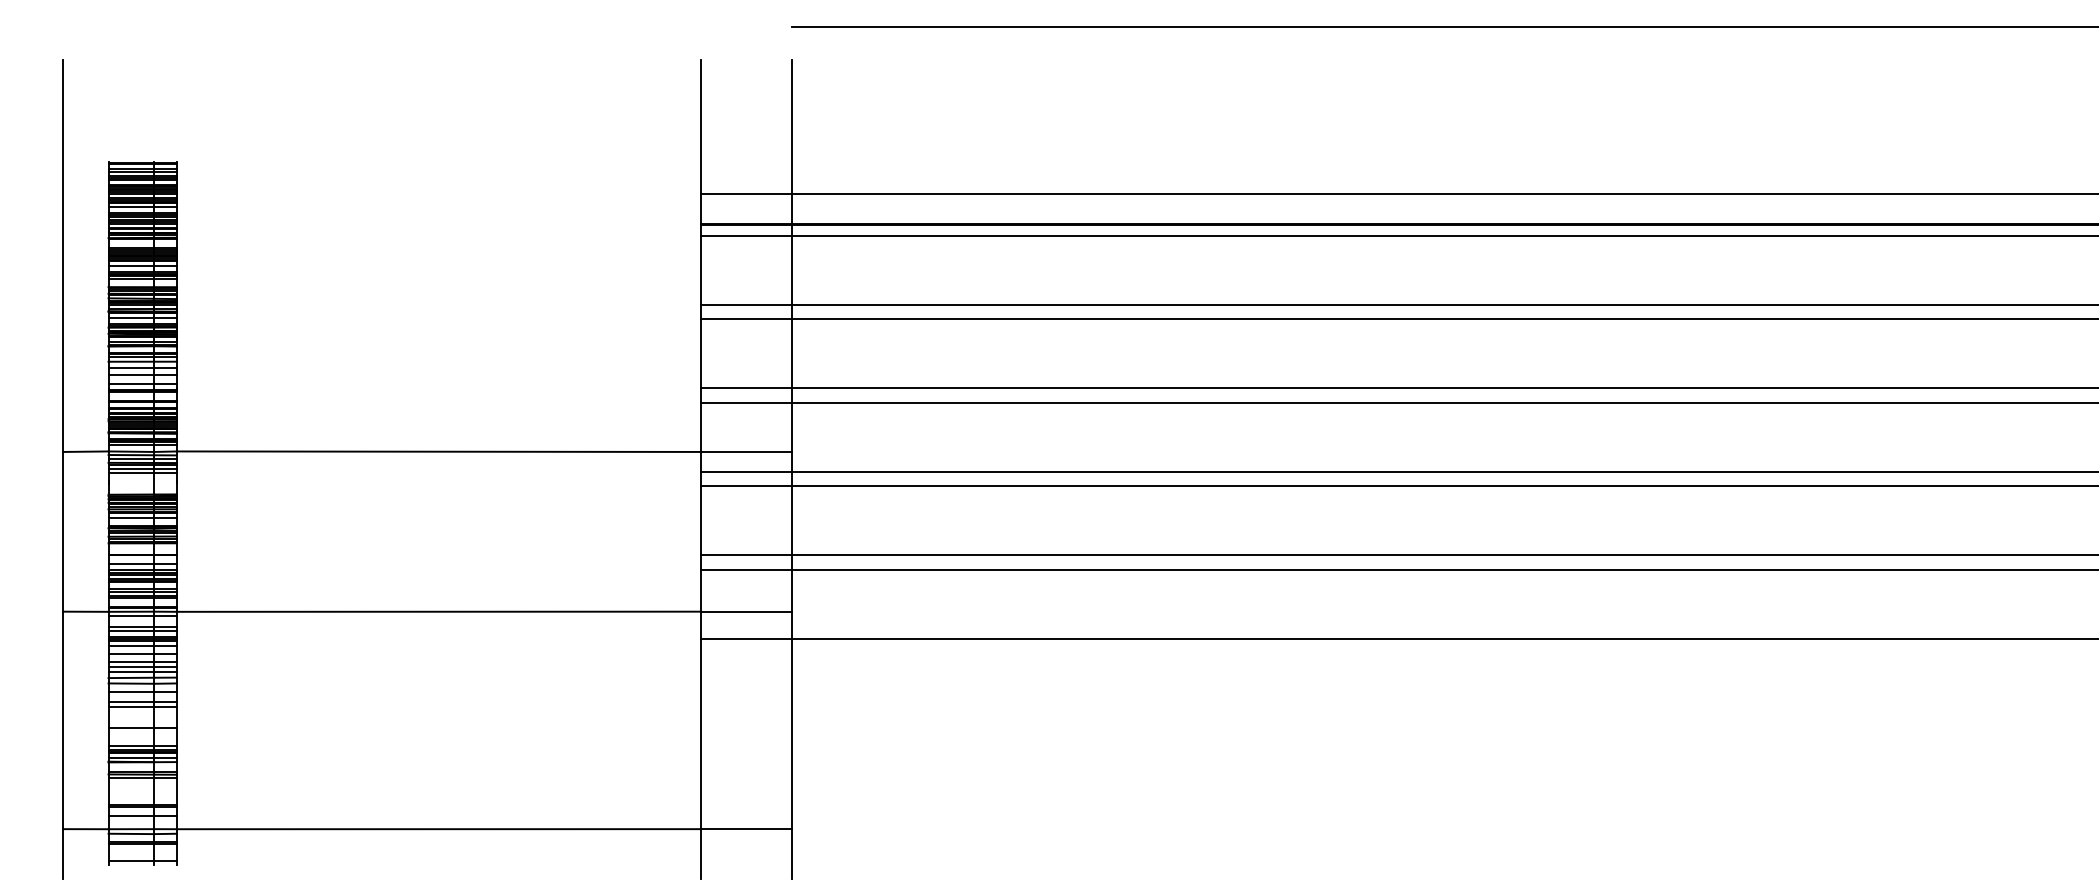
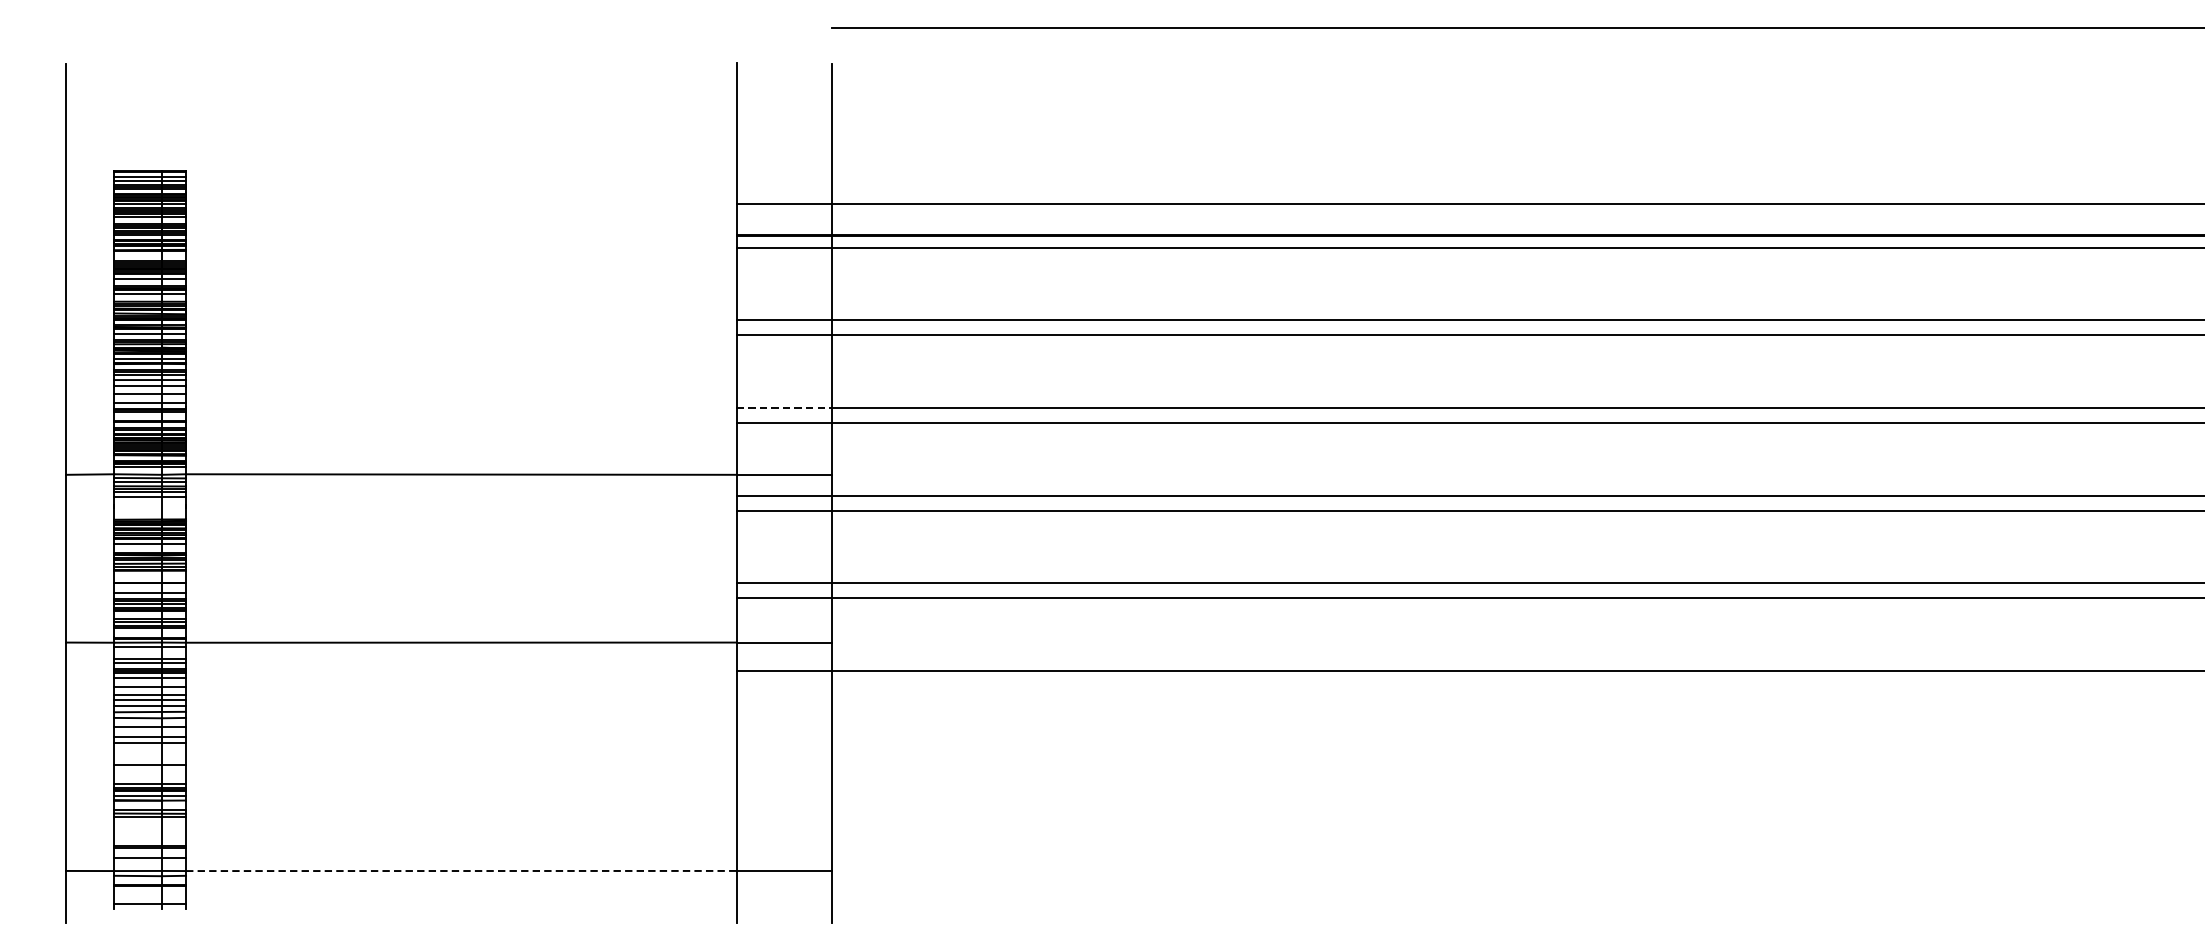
line: (746, 388) -> (784, 408), solid -> dashed
line: (439, 829) -> (461, 871), solid -> dashed

